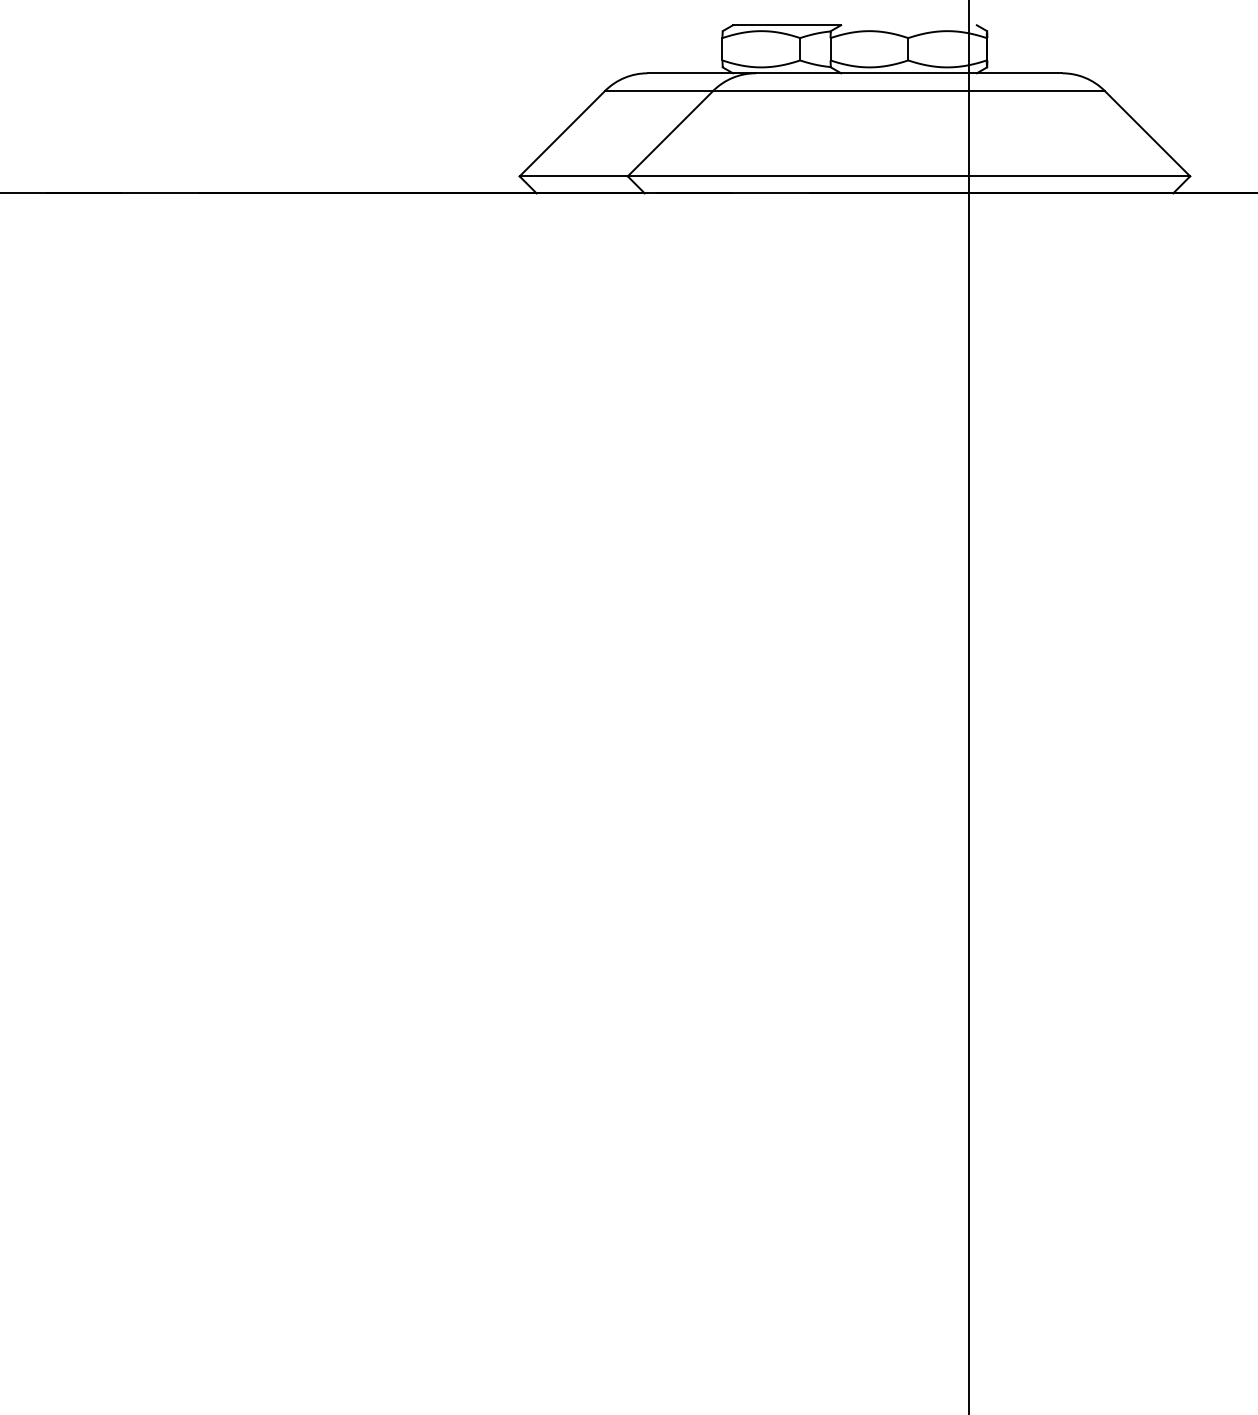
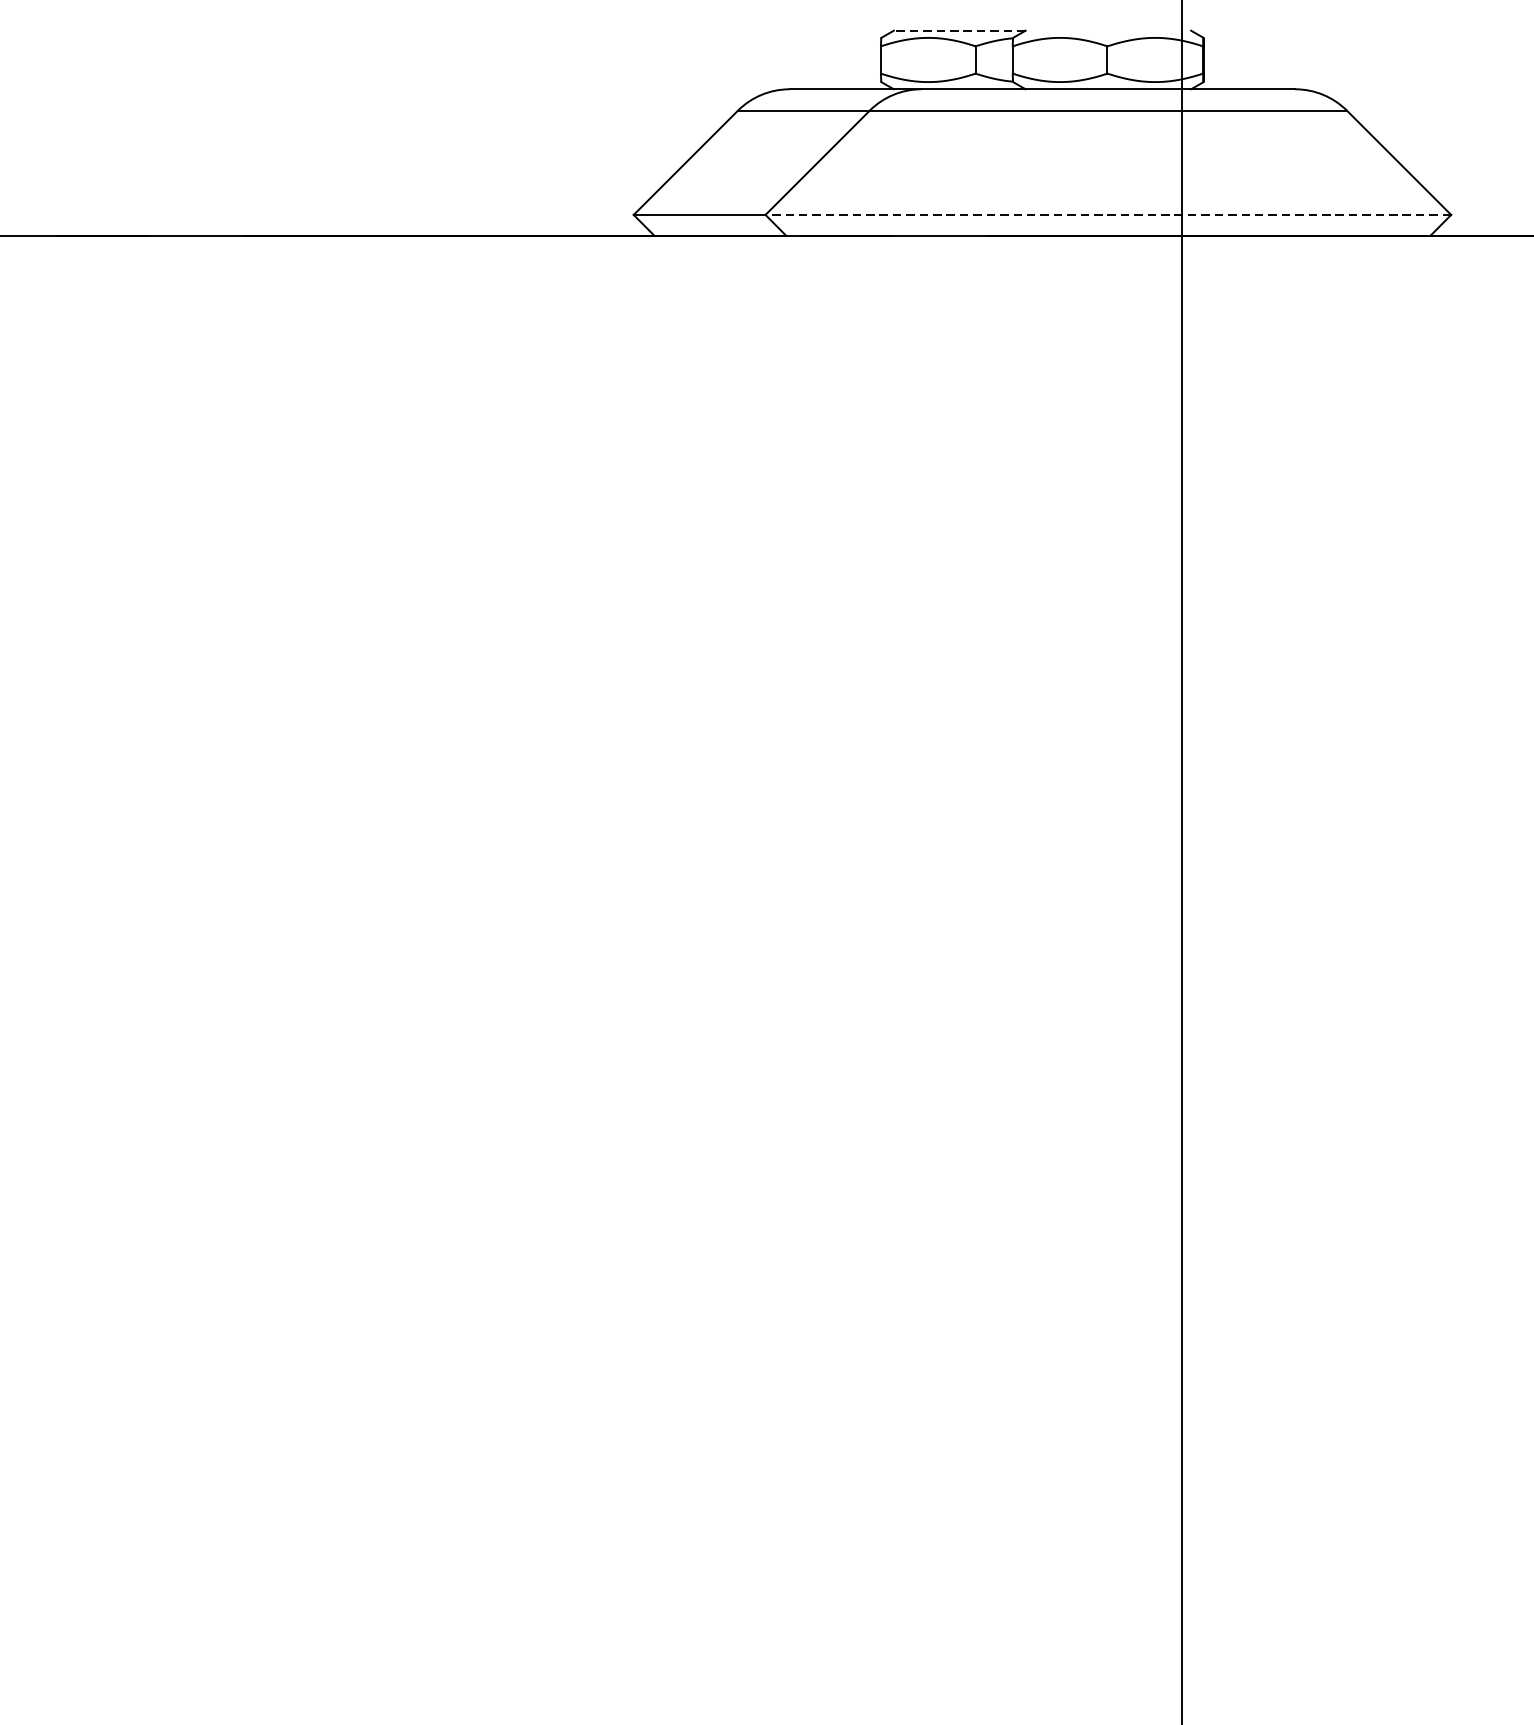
line: (786, 25) -> (959, 31), solid -> dashed
line: (908, 176) -> (1107, 215), solid -> dashed

